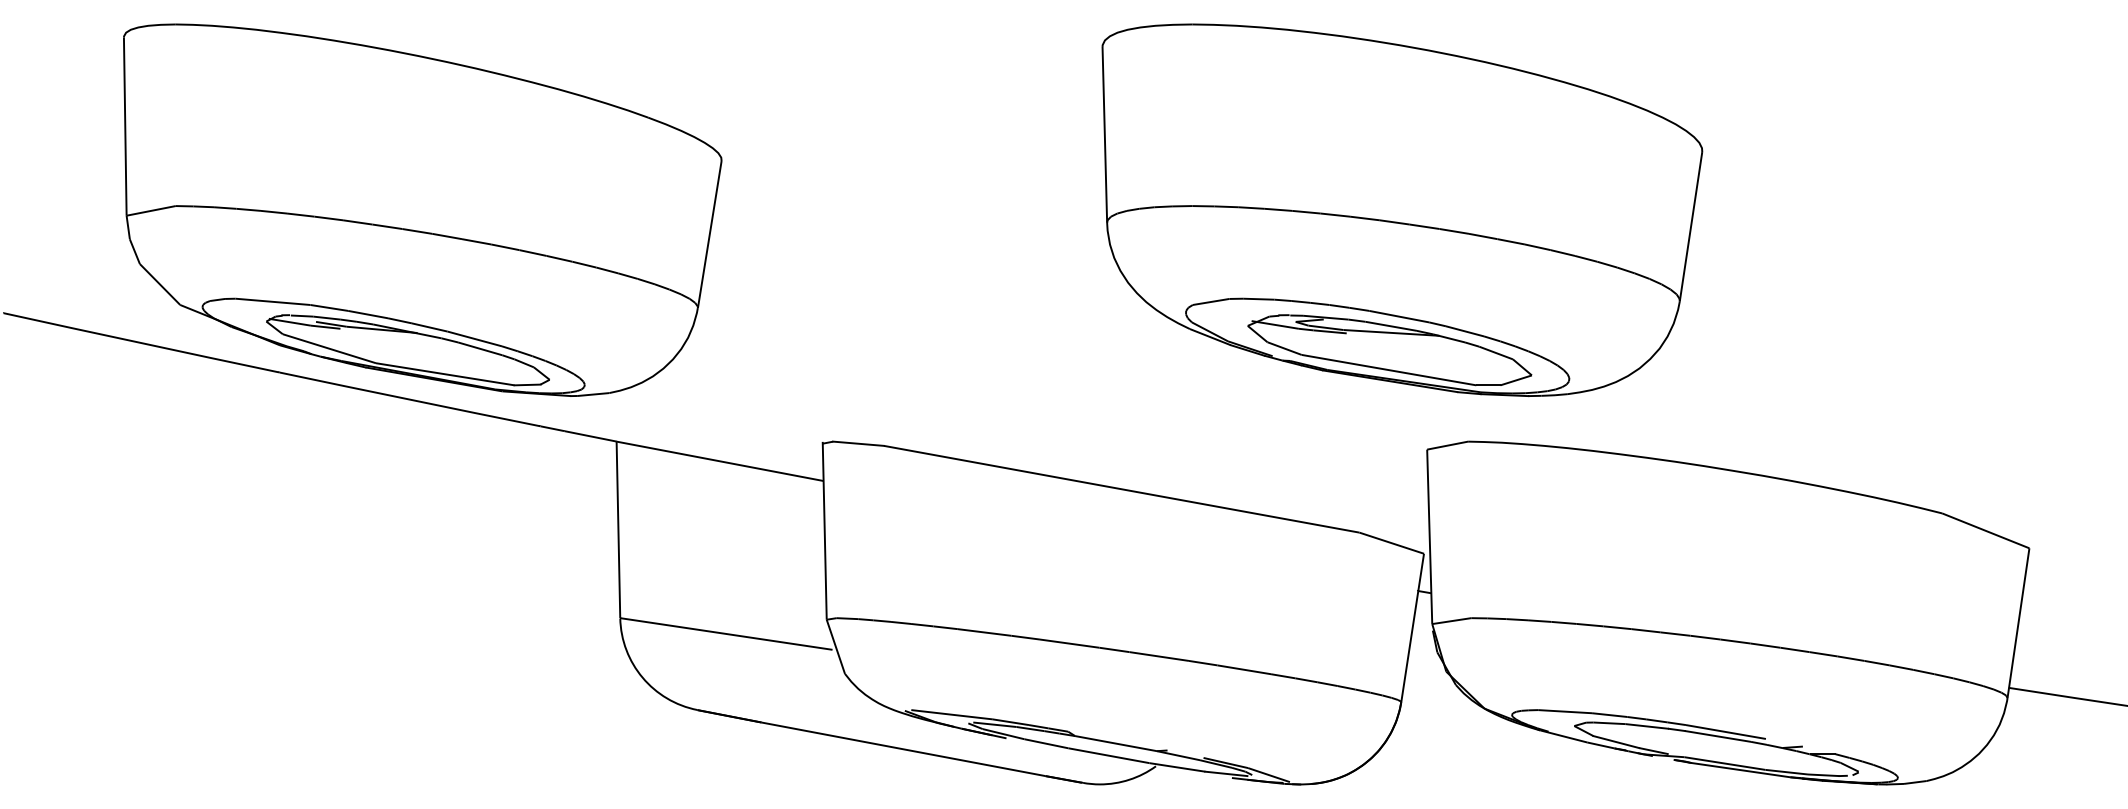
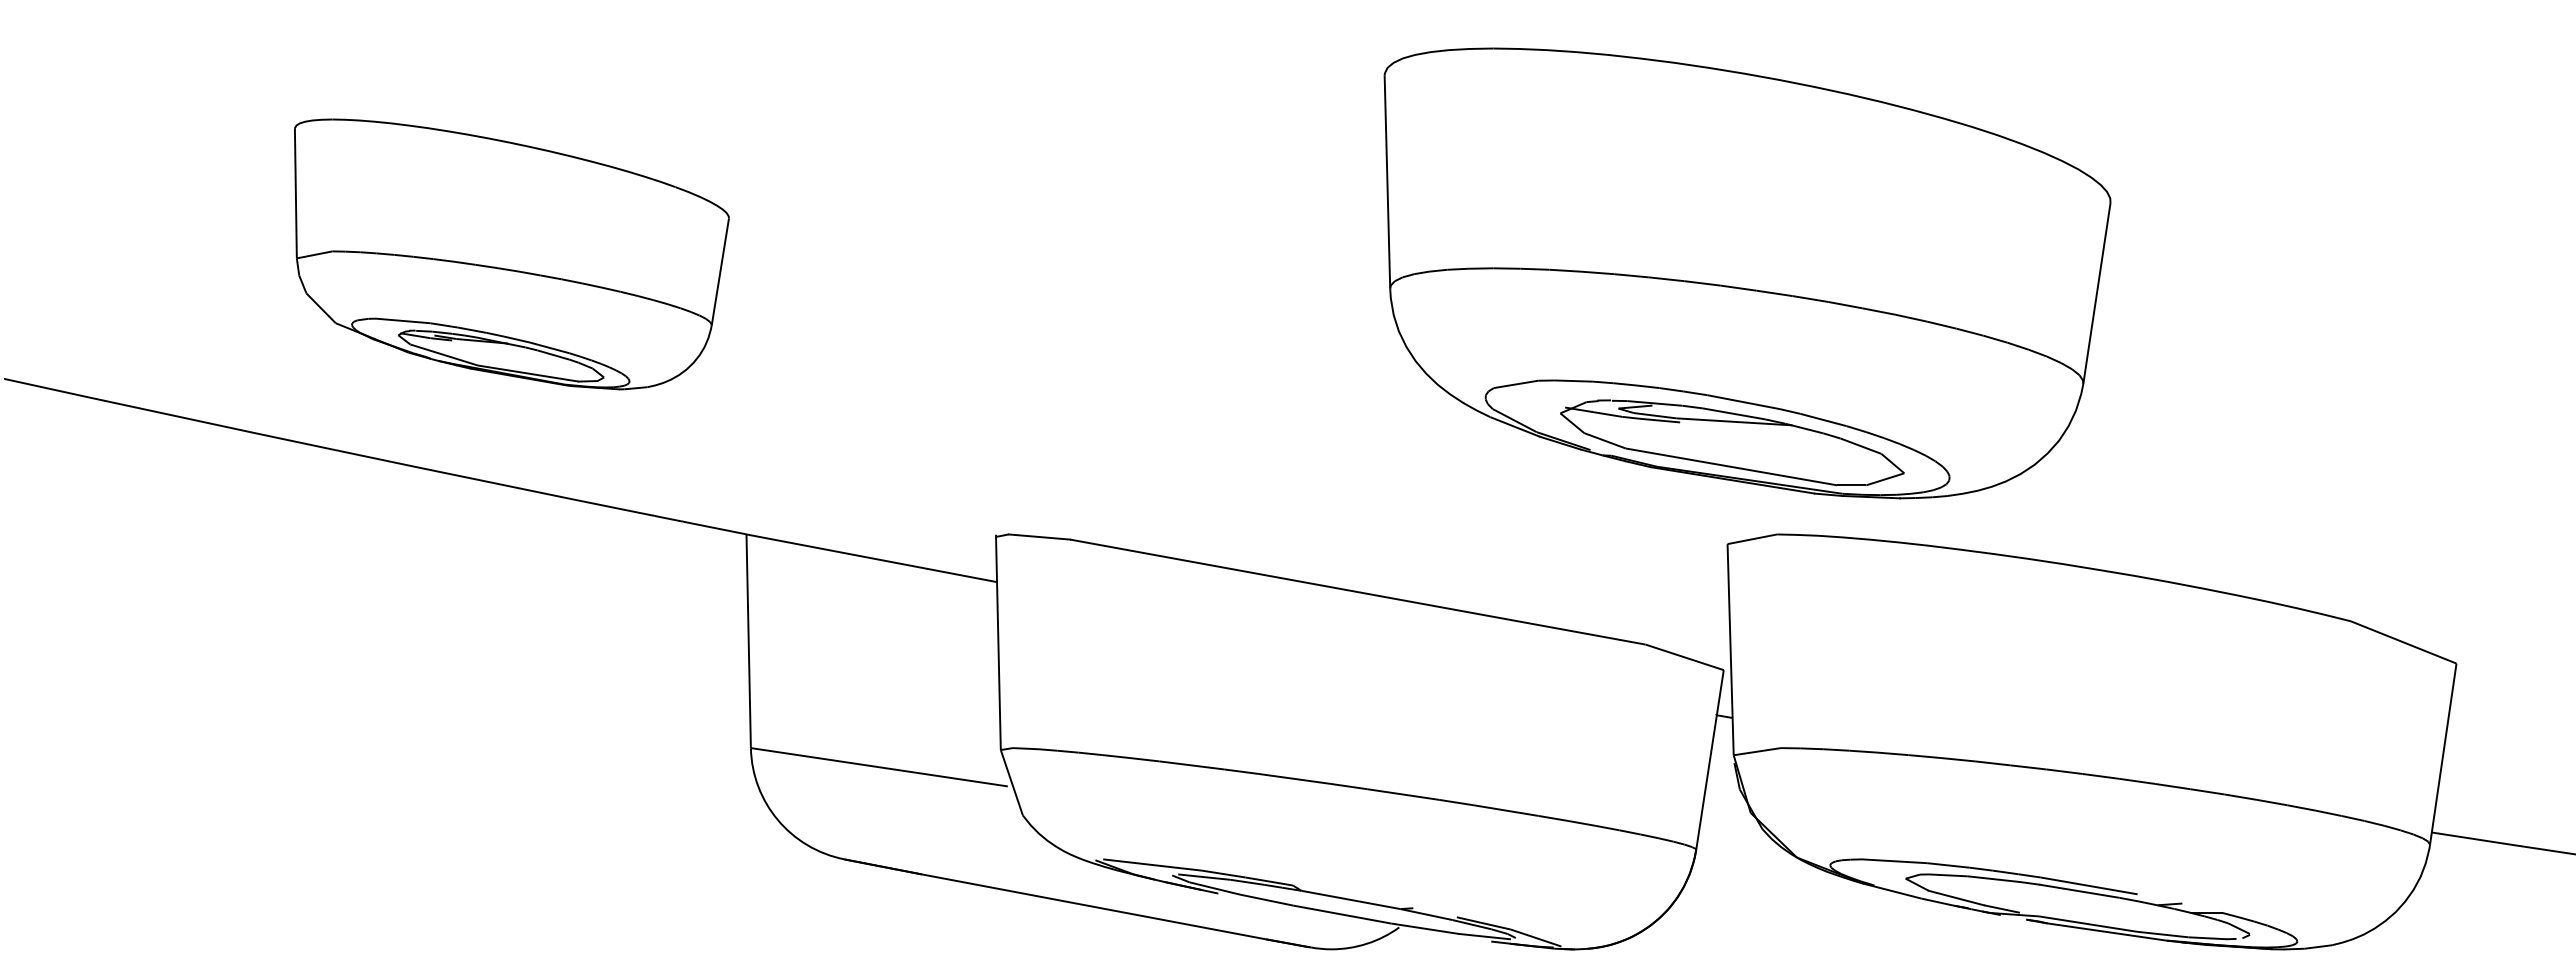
part: (422, 210) -> (511, 254), size x0.6
part: (1402, 210) -> (1747, 273), moved

